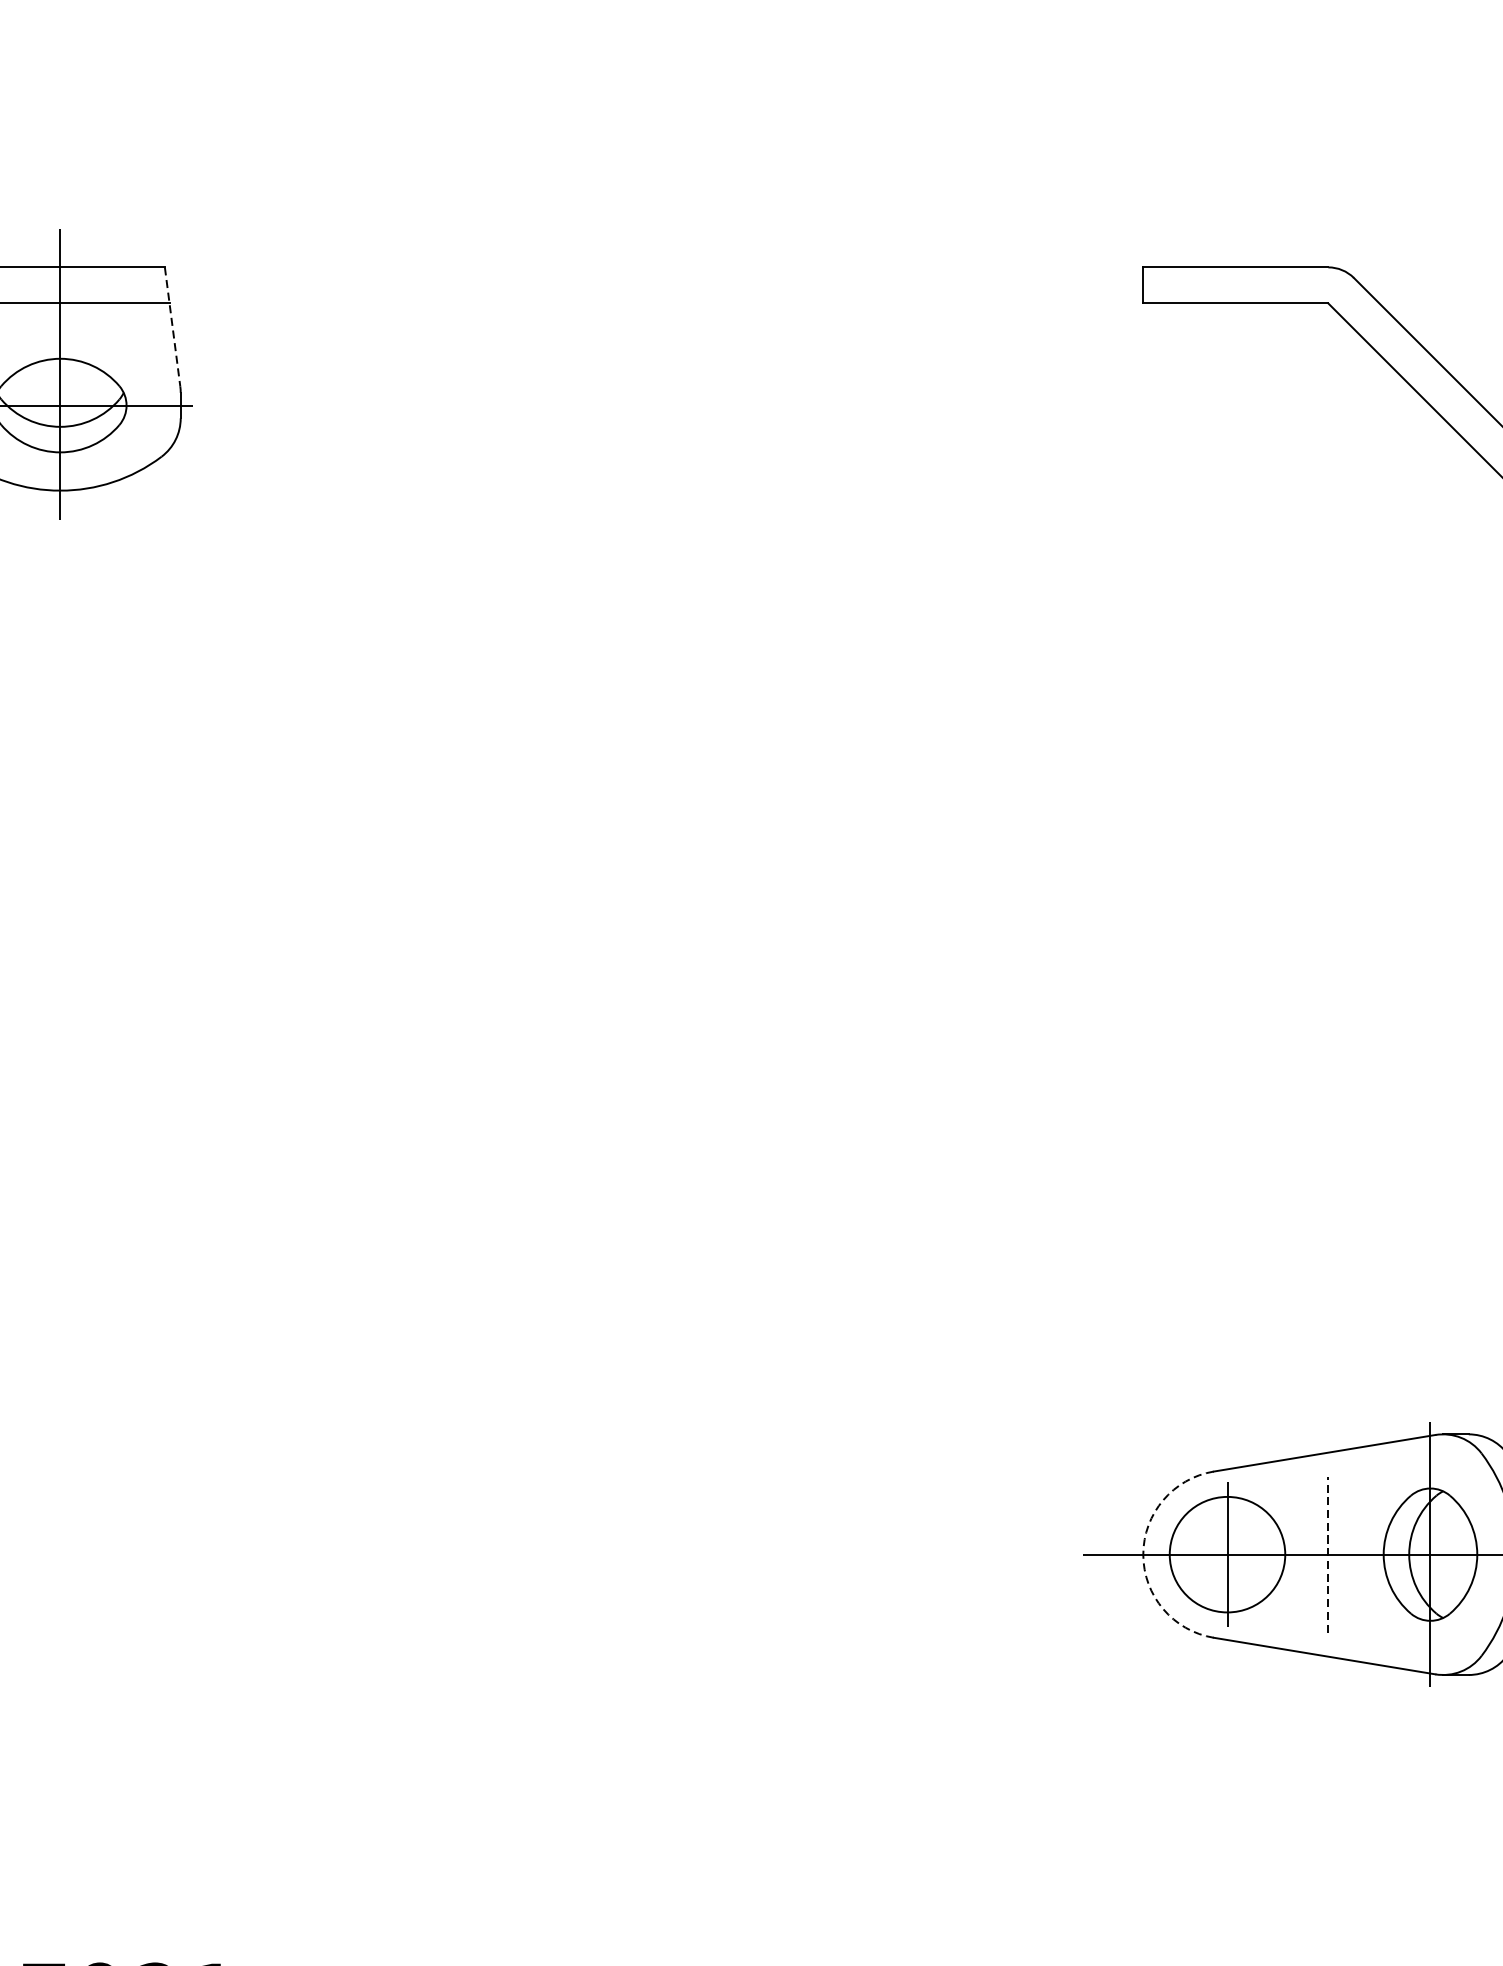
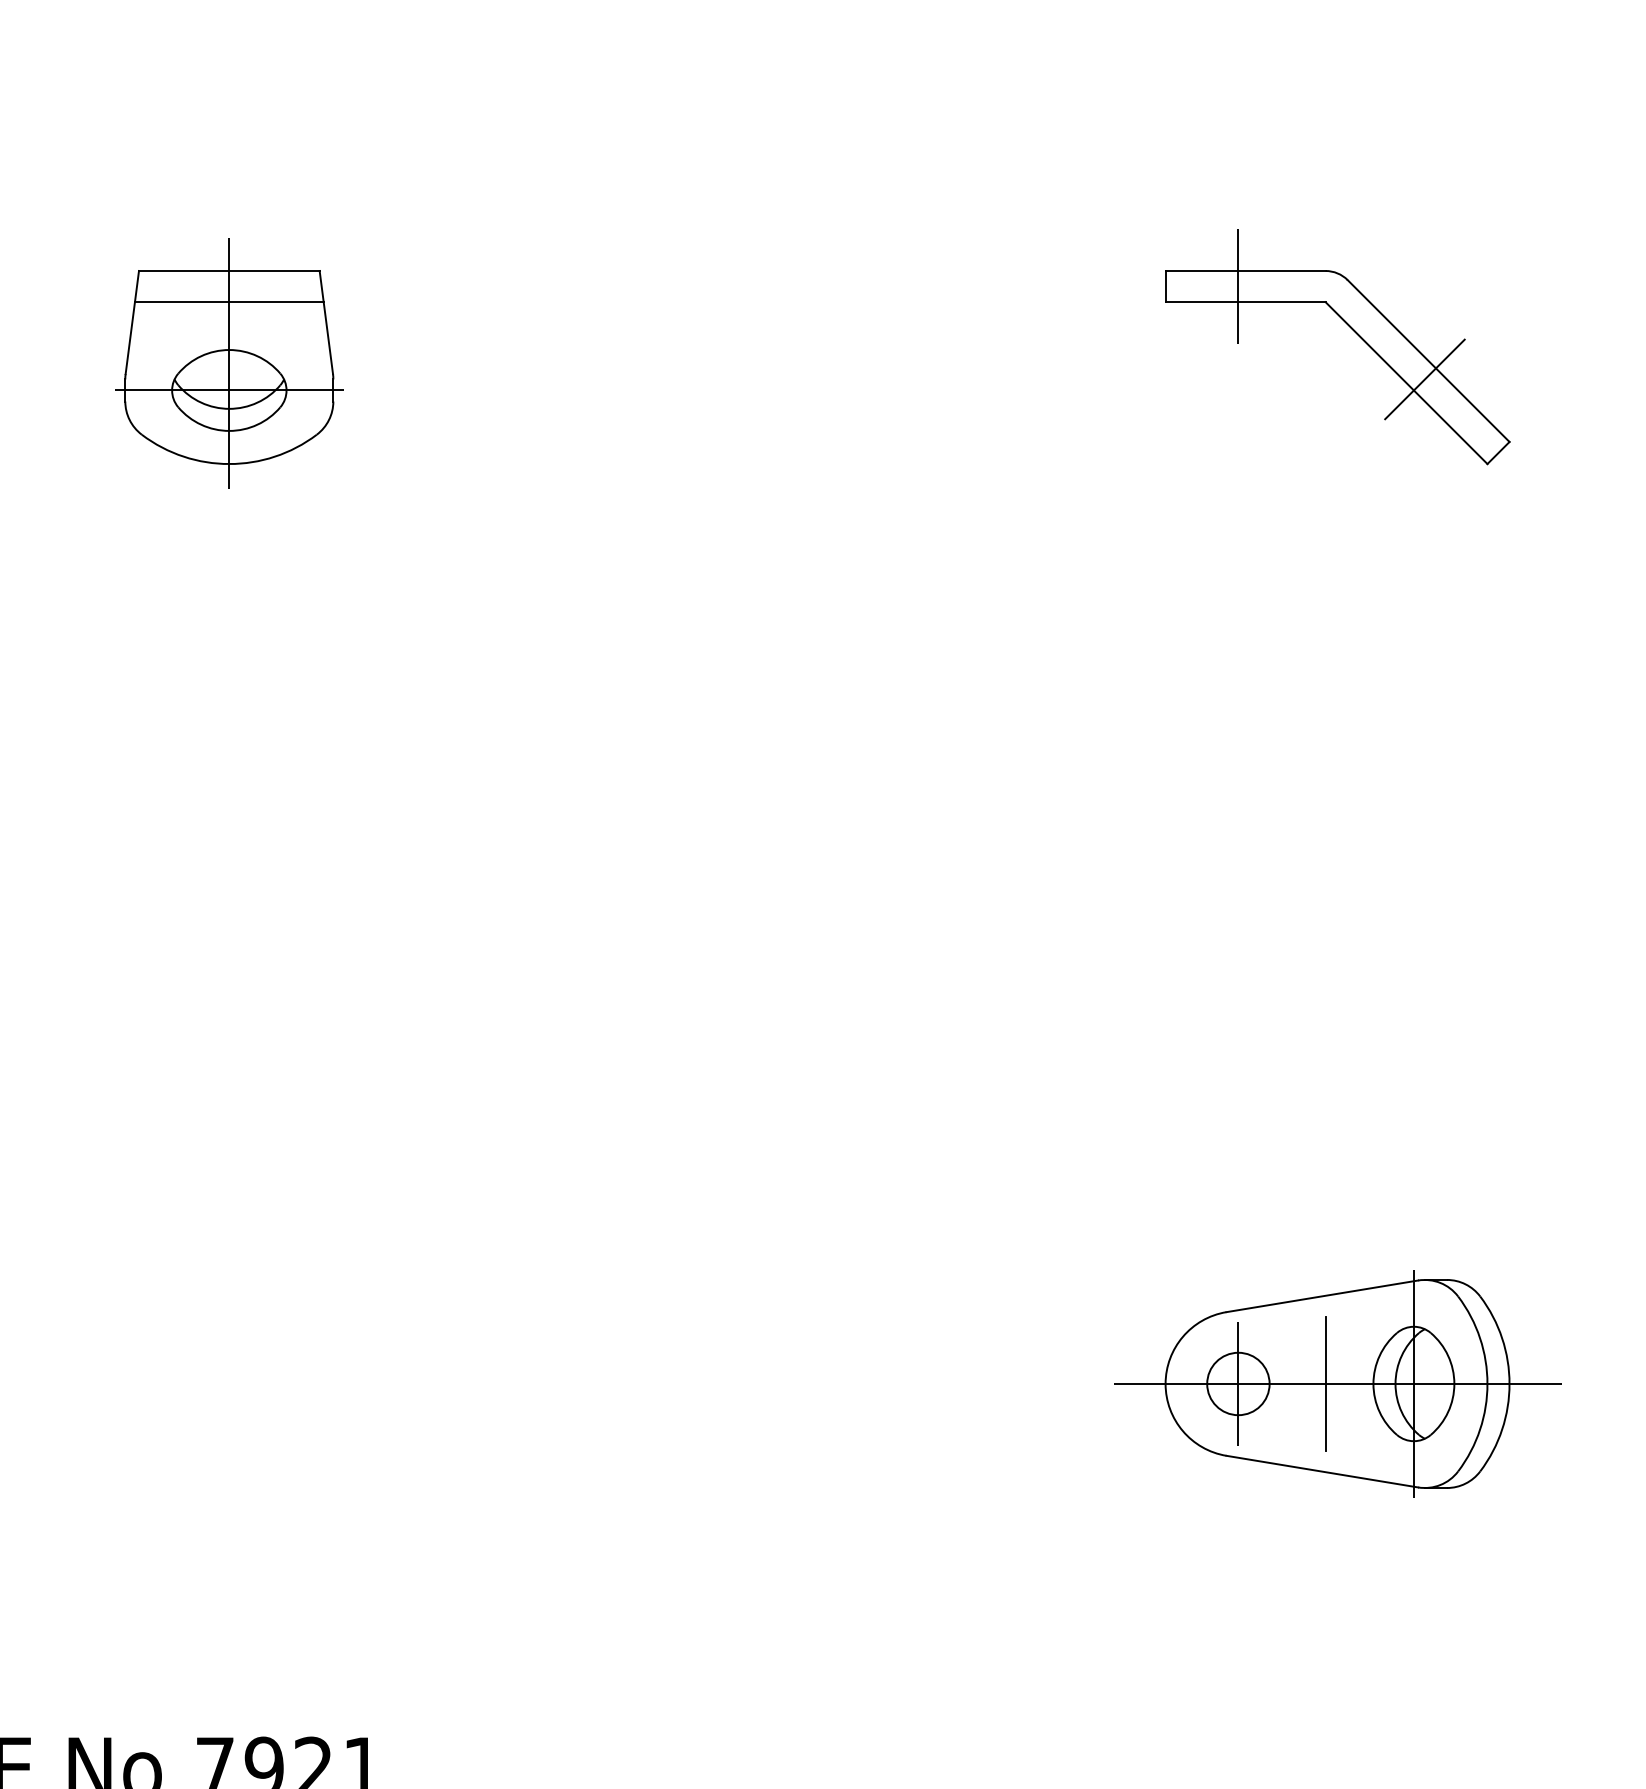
line: (1227, 285) -> (1238, 286), added
line: (172, 326) -> (326, 322), dashed -> solid
line: (1442, 391) -> (1424, 378), added
arc: (1143, 1554) -> (1165, 1383), dashed -> solid
circle: (1227, 1554) -> (1238, 1383), size x0.62
line: (1328, 1554) -> (1325, 1383), dashed -> solid

